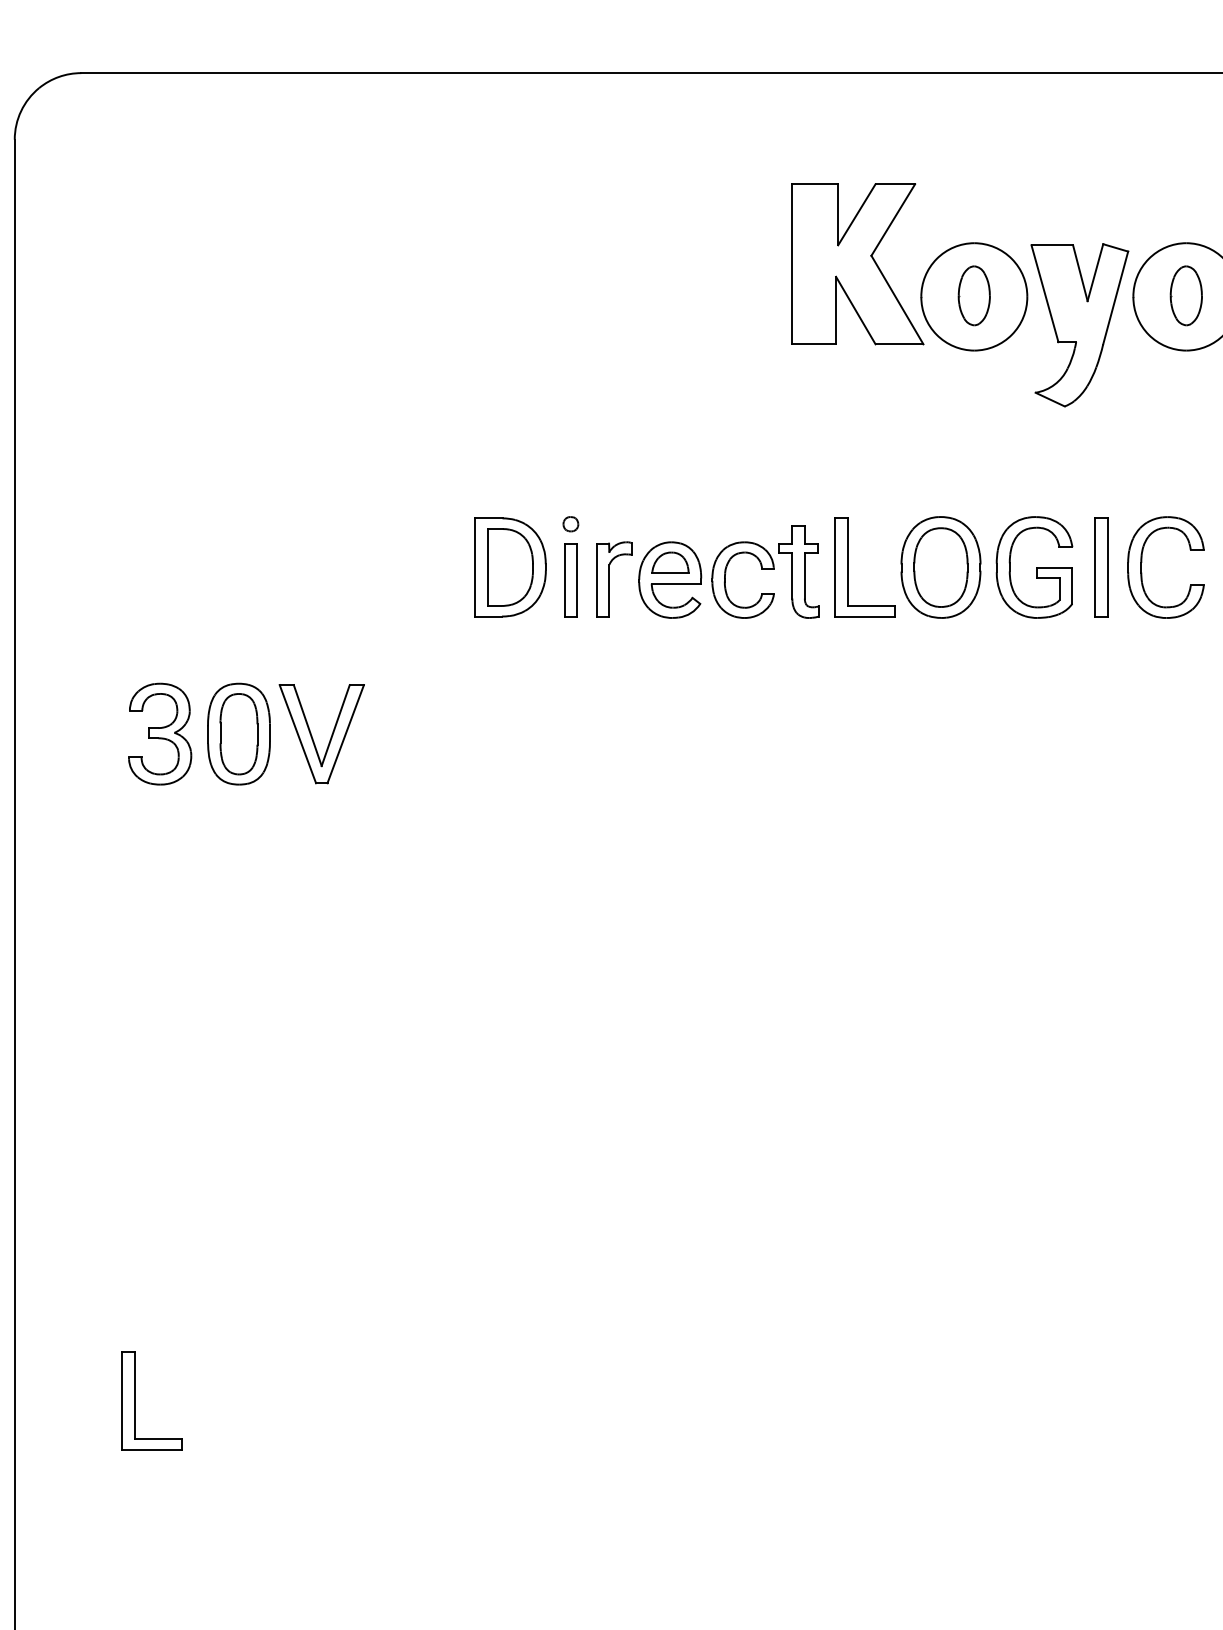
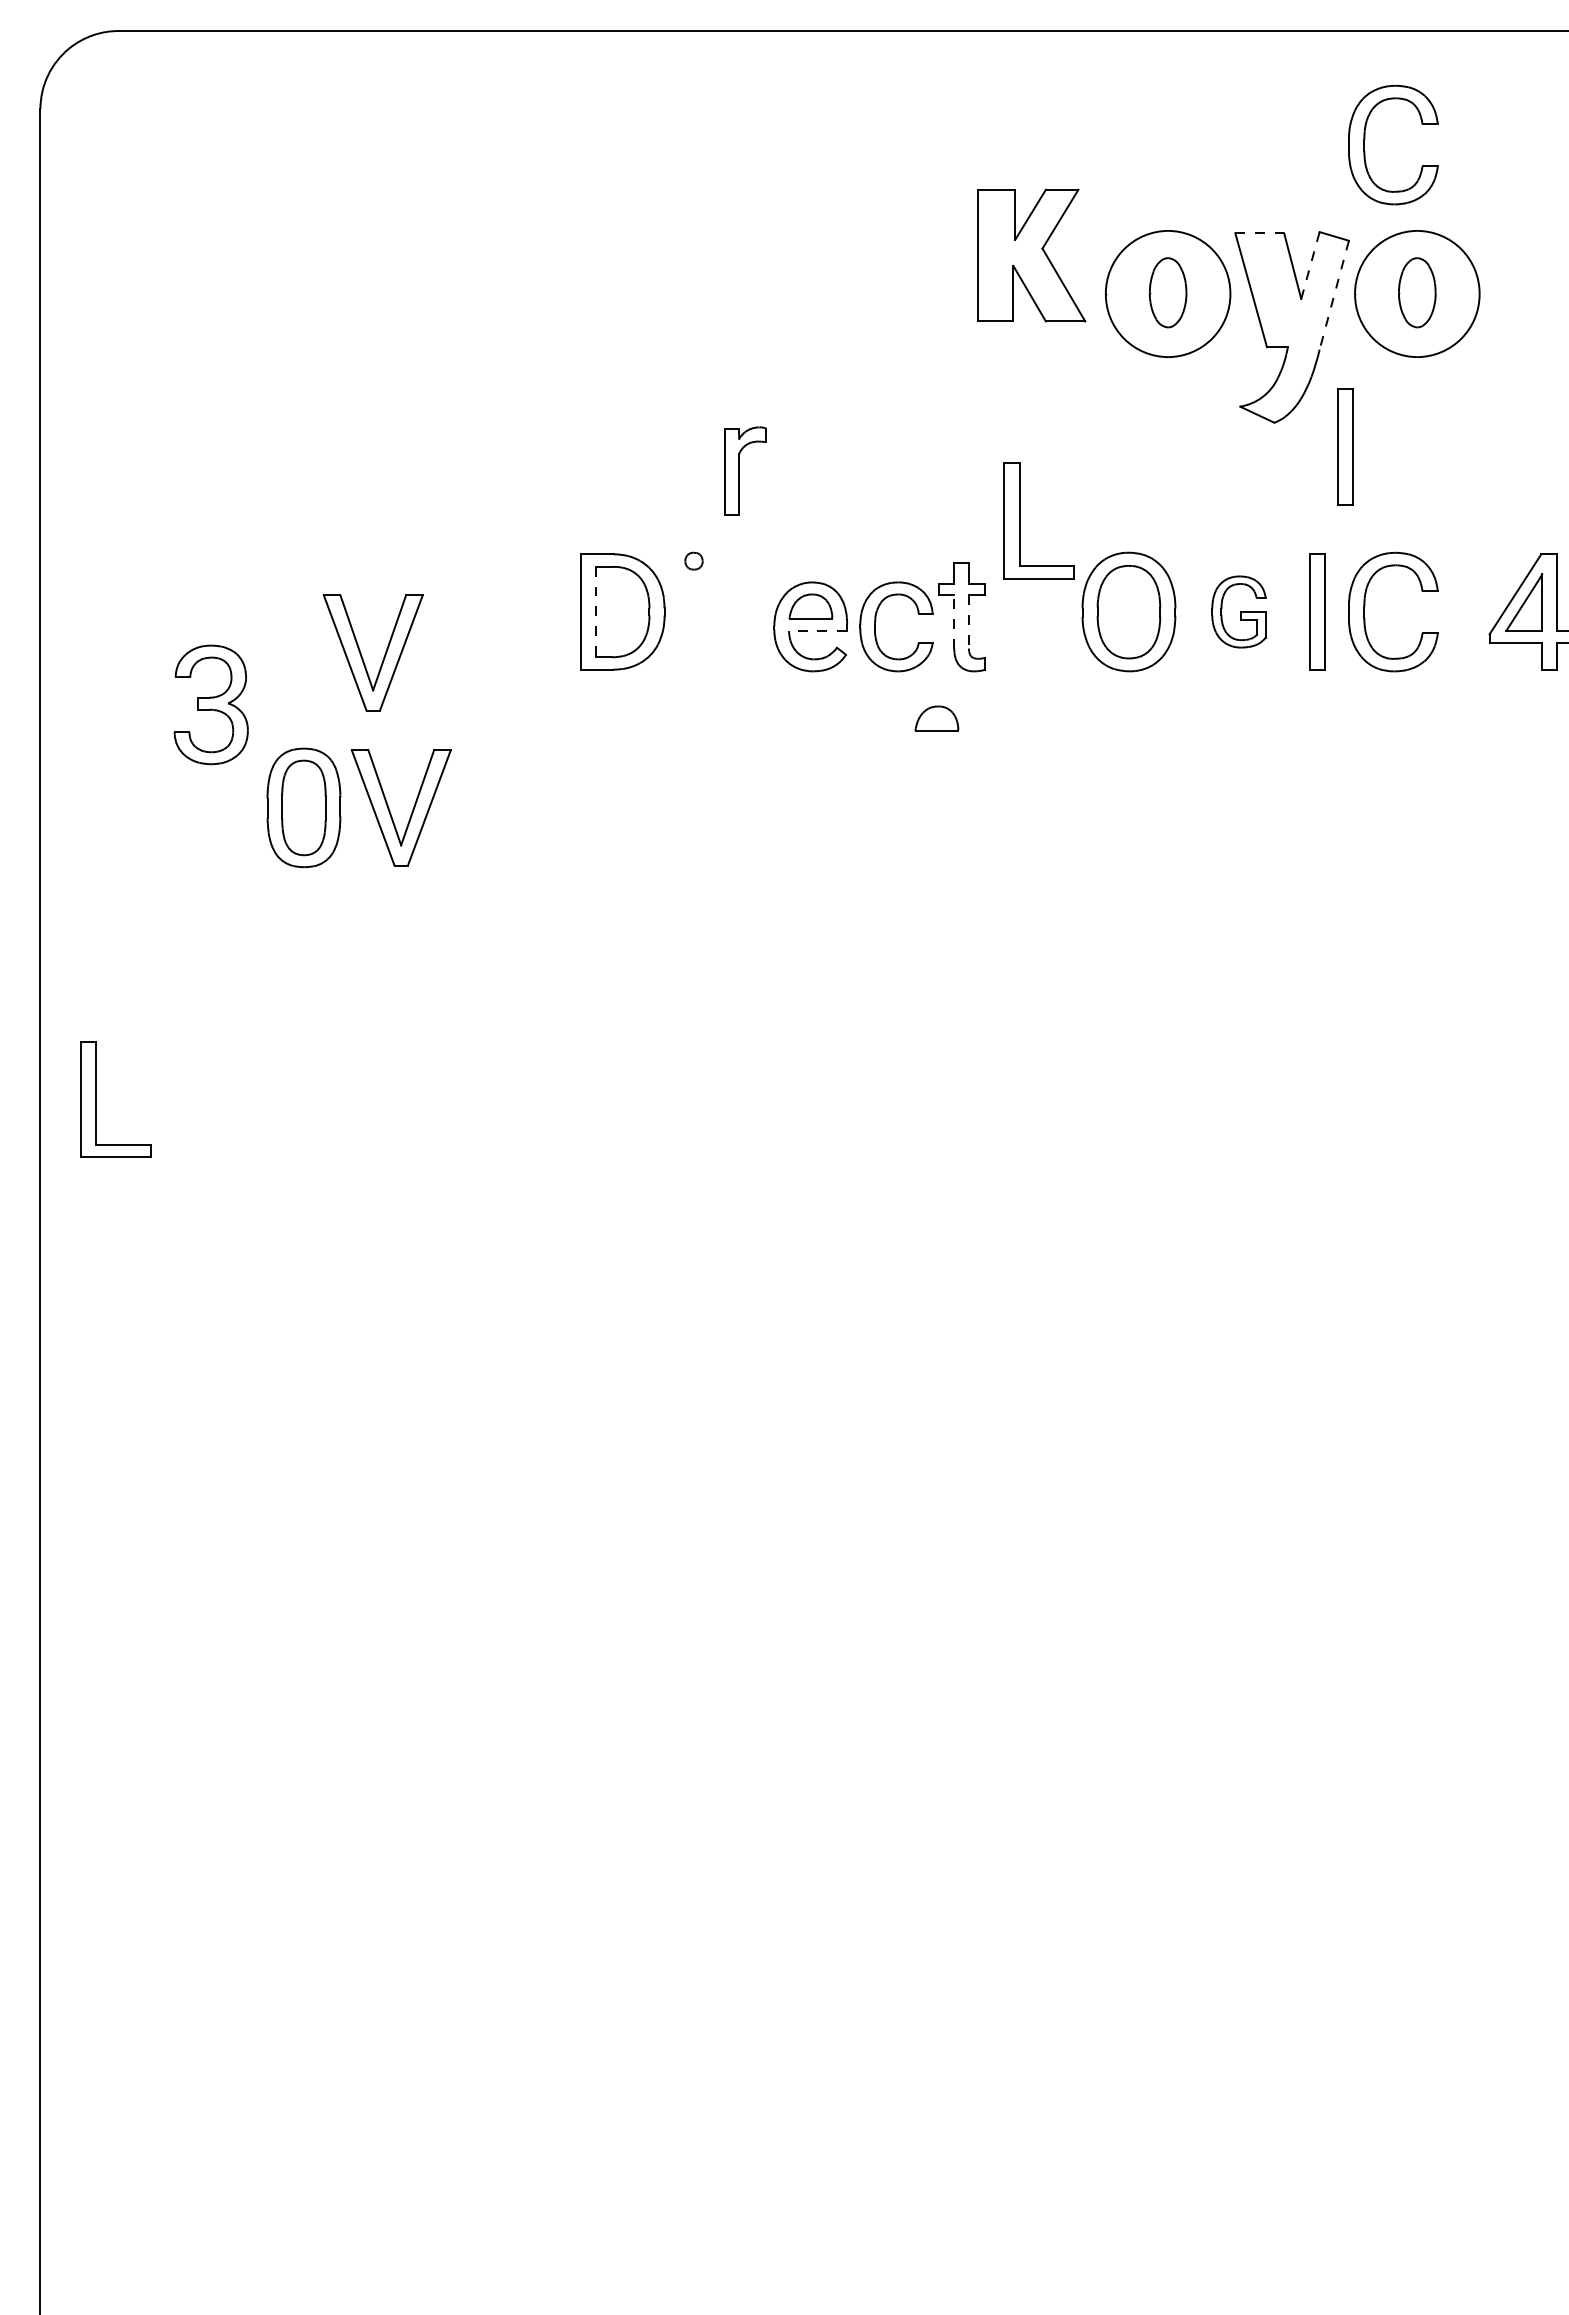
part: (1142, 165) -> (1365, 139), added
line: (1052, 245) -> (1260, 233), solid -> dashed
part: (858, 264) -> (1031, 255), size x0.7
line: (1095, 272) -> (1310, 265), solid -> dashed
line: (1115, 298) -> (1334, 295), solid -> dashed
part: (1125, 426) -> (1345, 446), added
line: (487, 567) -> (596, 612), solid -> dashed
part: (848, 567) -> (1020, 520), moved
part: (1034, 567) -> (1238, 611), size x0.6
line: (792, 575) -> (954, 621), solid -> dashed
line: (804, 575) -> (968, 621), solid -> dashed
part: (614, 578) -> (745, 470), moved
part: (570, 579) -> (693, 626), removed
line: (675, 584) -> (817, 631), solid -> dashed
part: (288, 604) -> (362, 655), added
part: (777, 658) -> (936, 718), added
part: (159, 733) -> (210, 704), moved
part: (135, 1400) -> (96, 1099), moved

